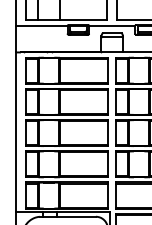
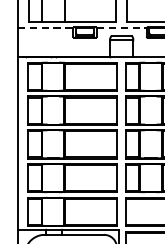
line: (41, 26) -> (45, 28), solid -> dashed
line: (112, 26) -> (122, 28), solid -> dashed

